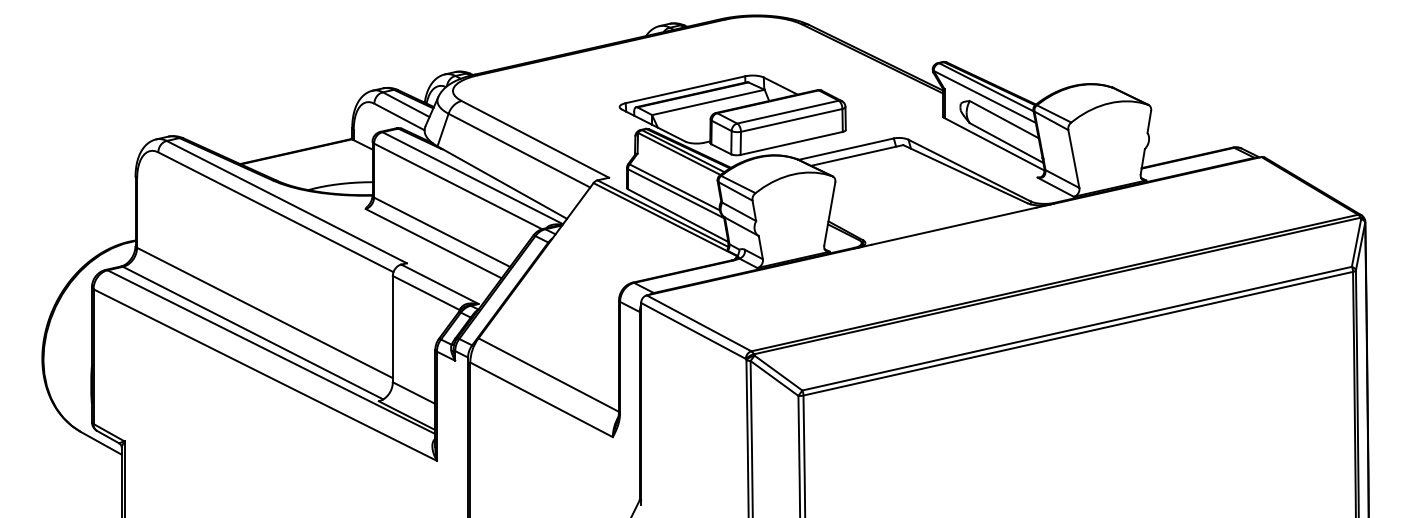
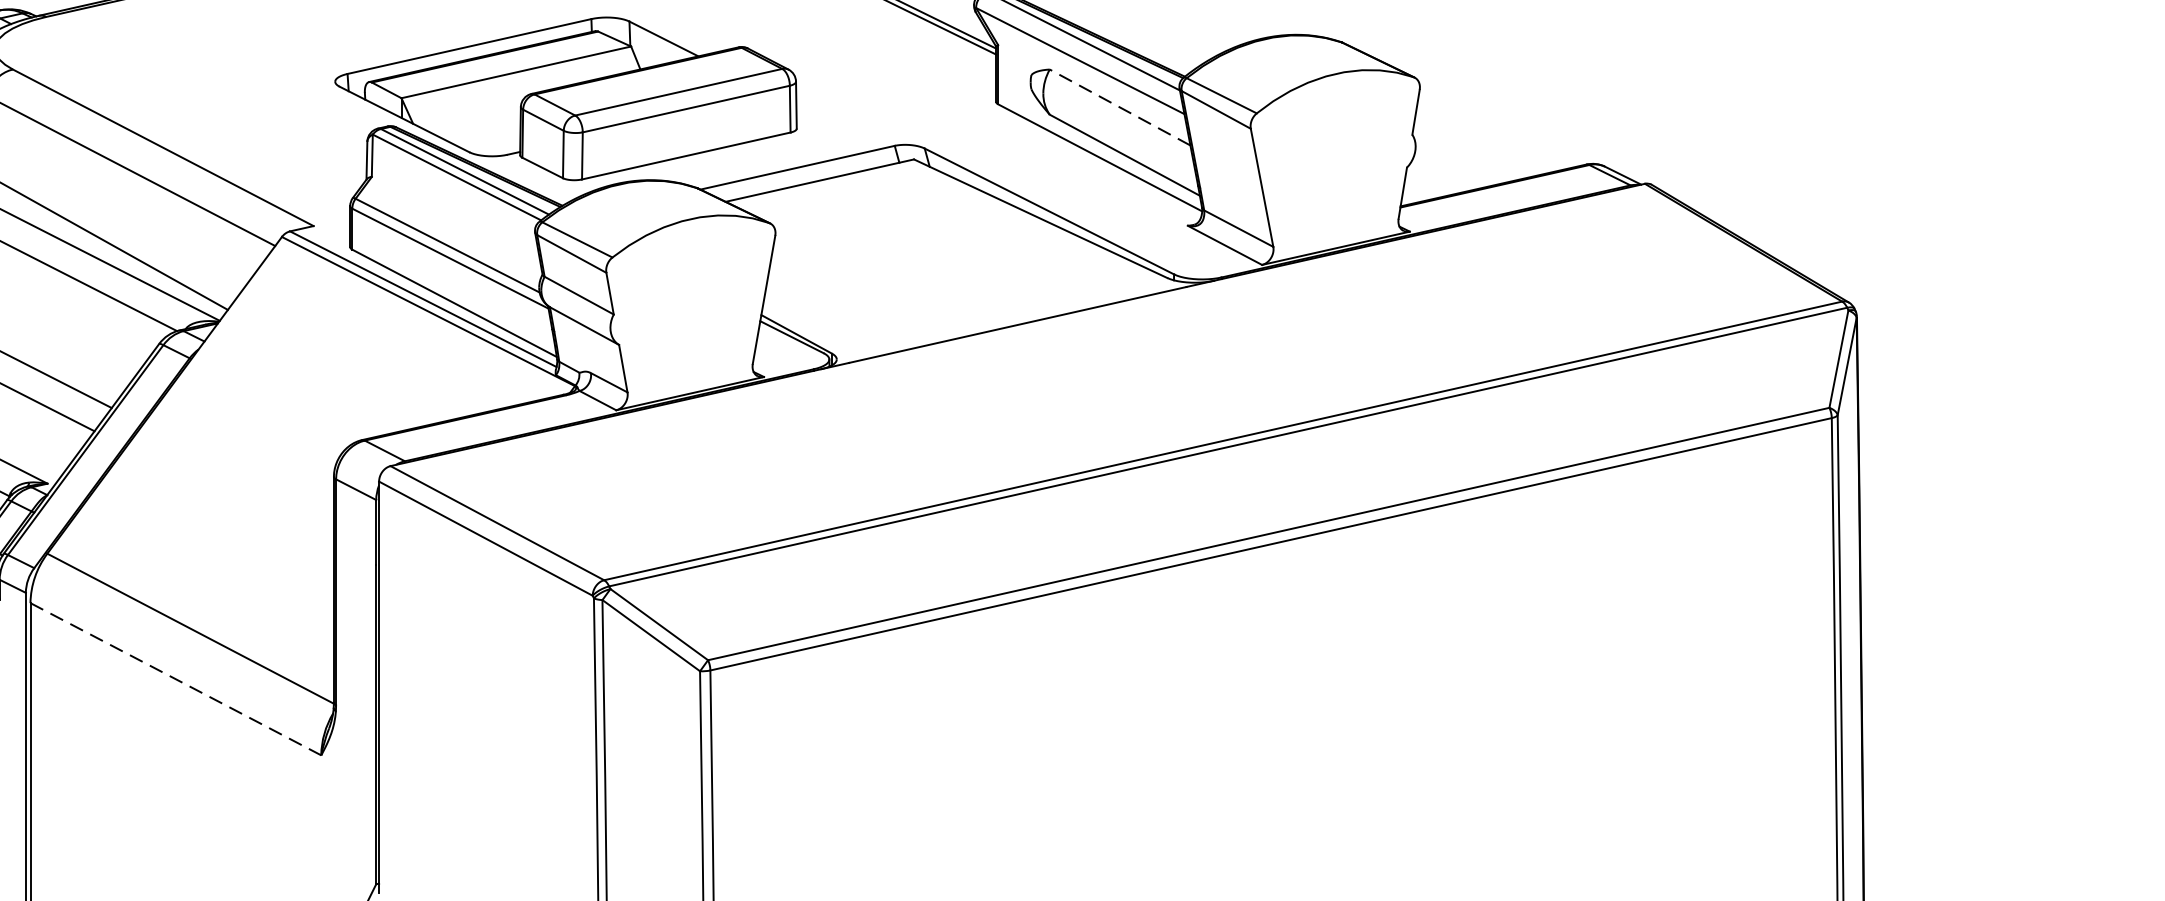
line: (1003, 119) -> (1118, 107), solid -> dashed
line: (542, 400) -> (177, 680), solid -> dashed

